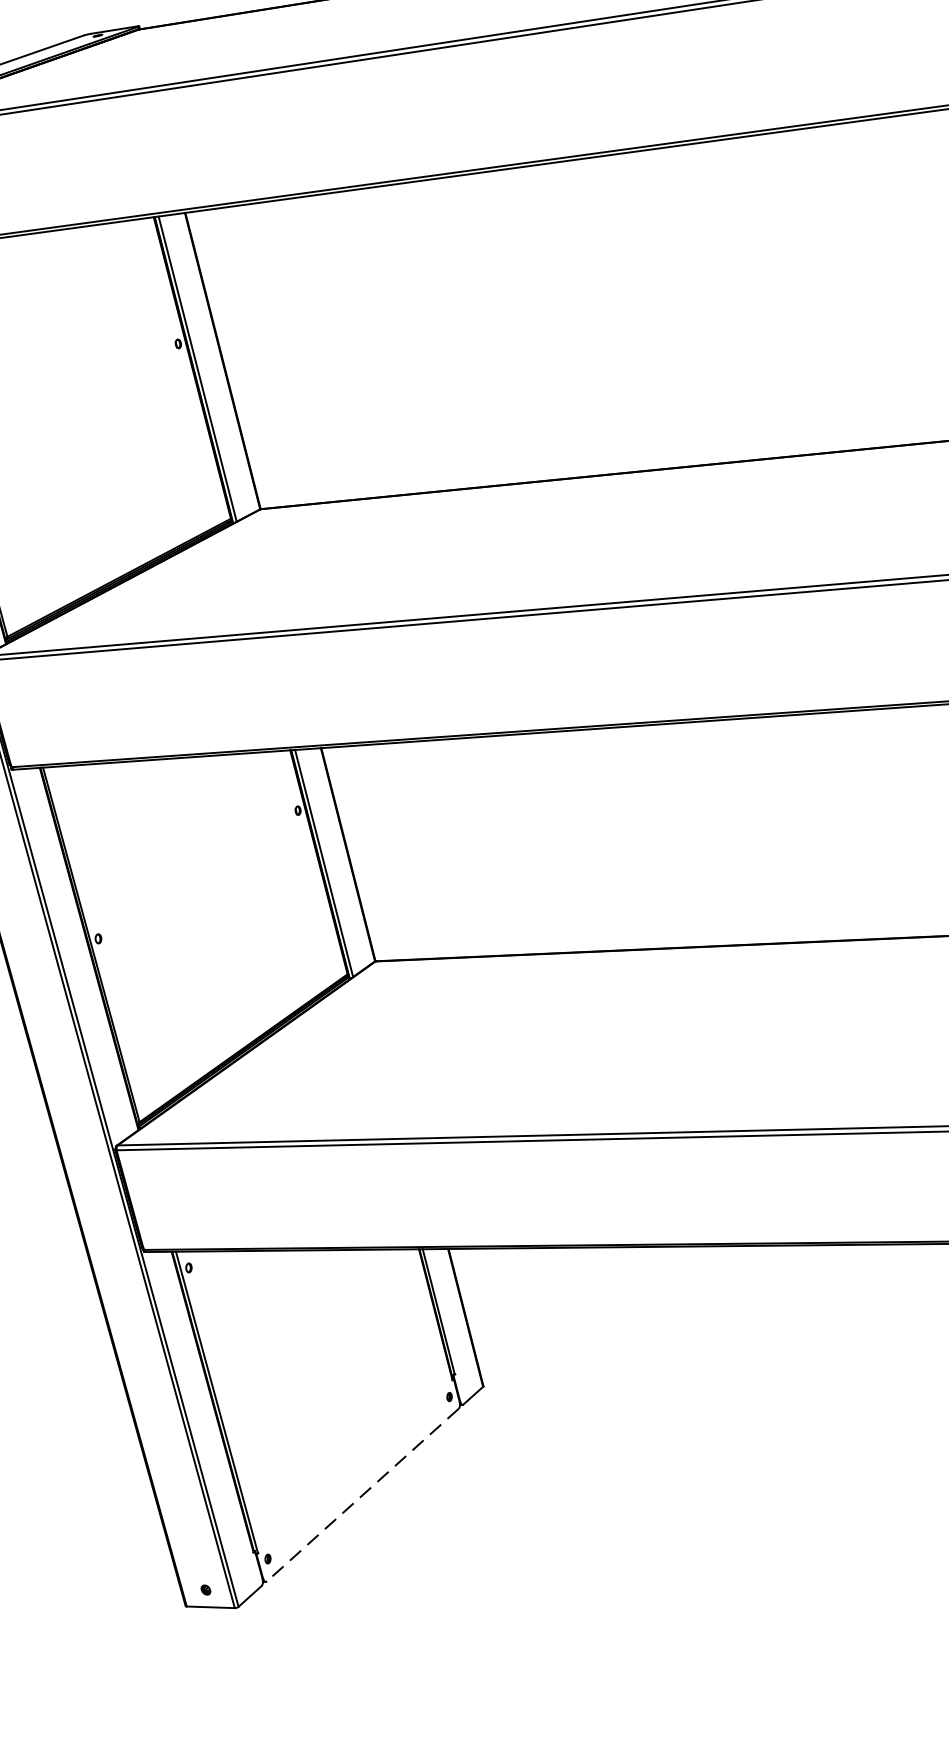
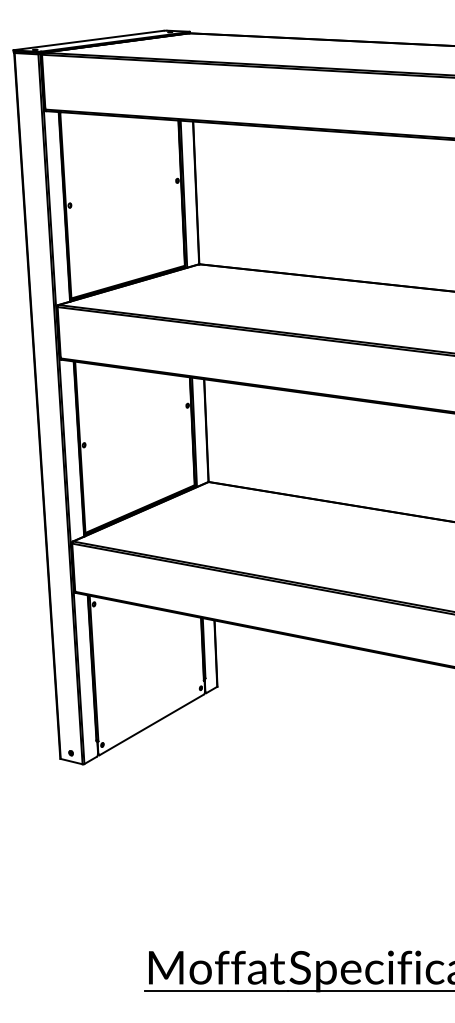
line: (362, 1496) -> (151, 725), dashed -> solid

